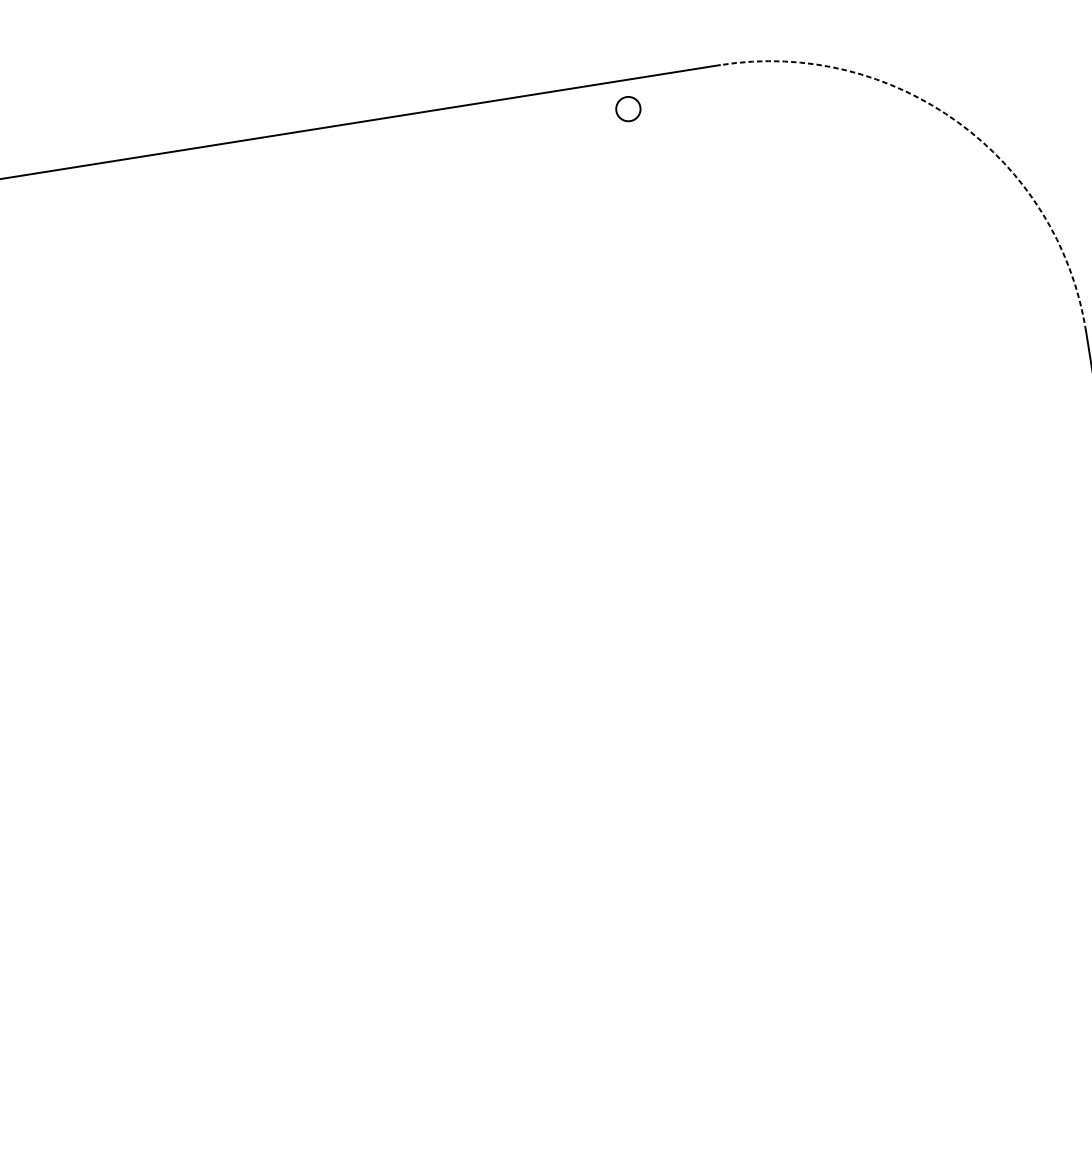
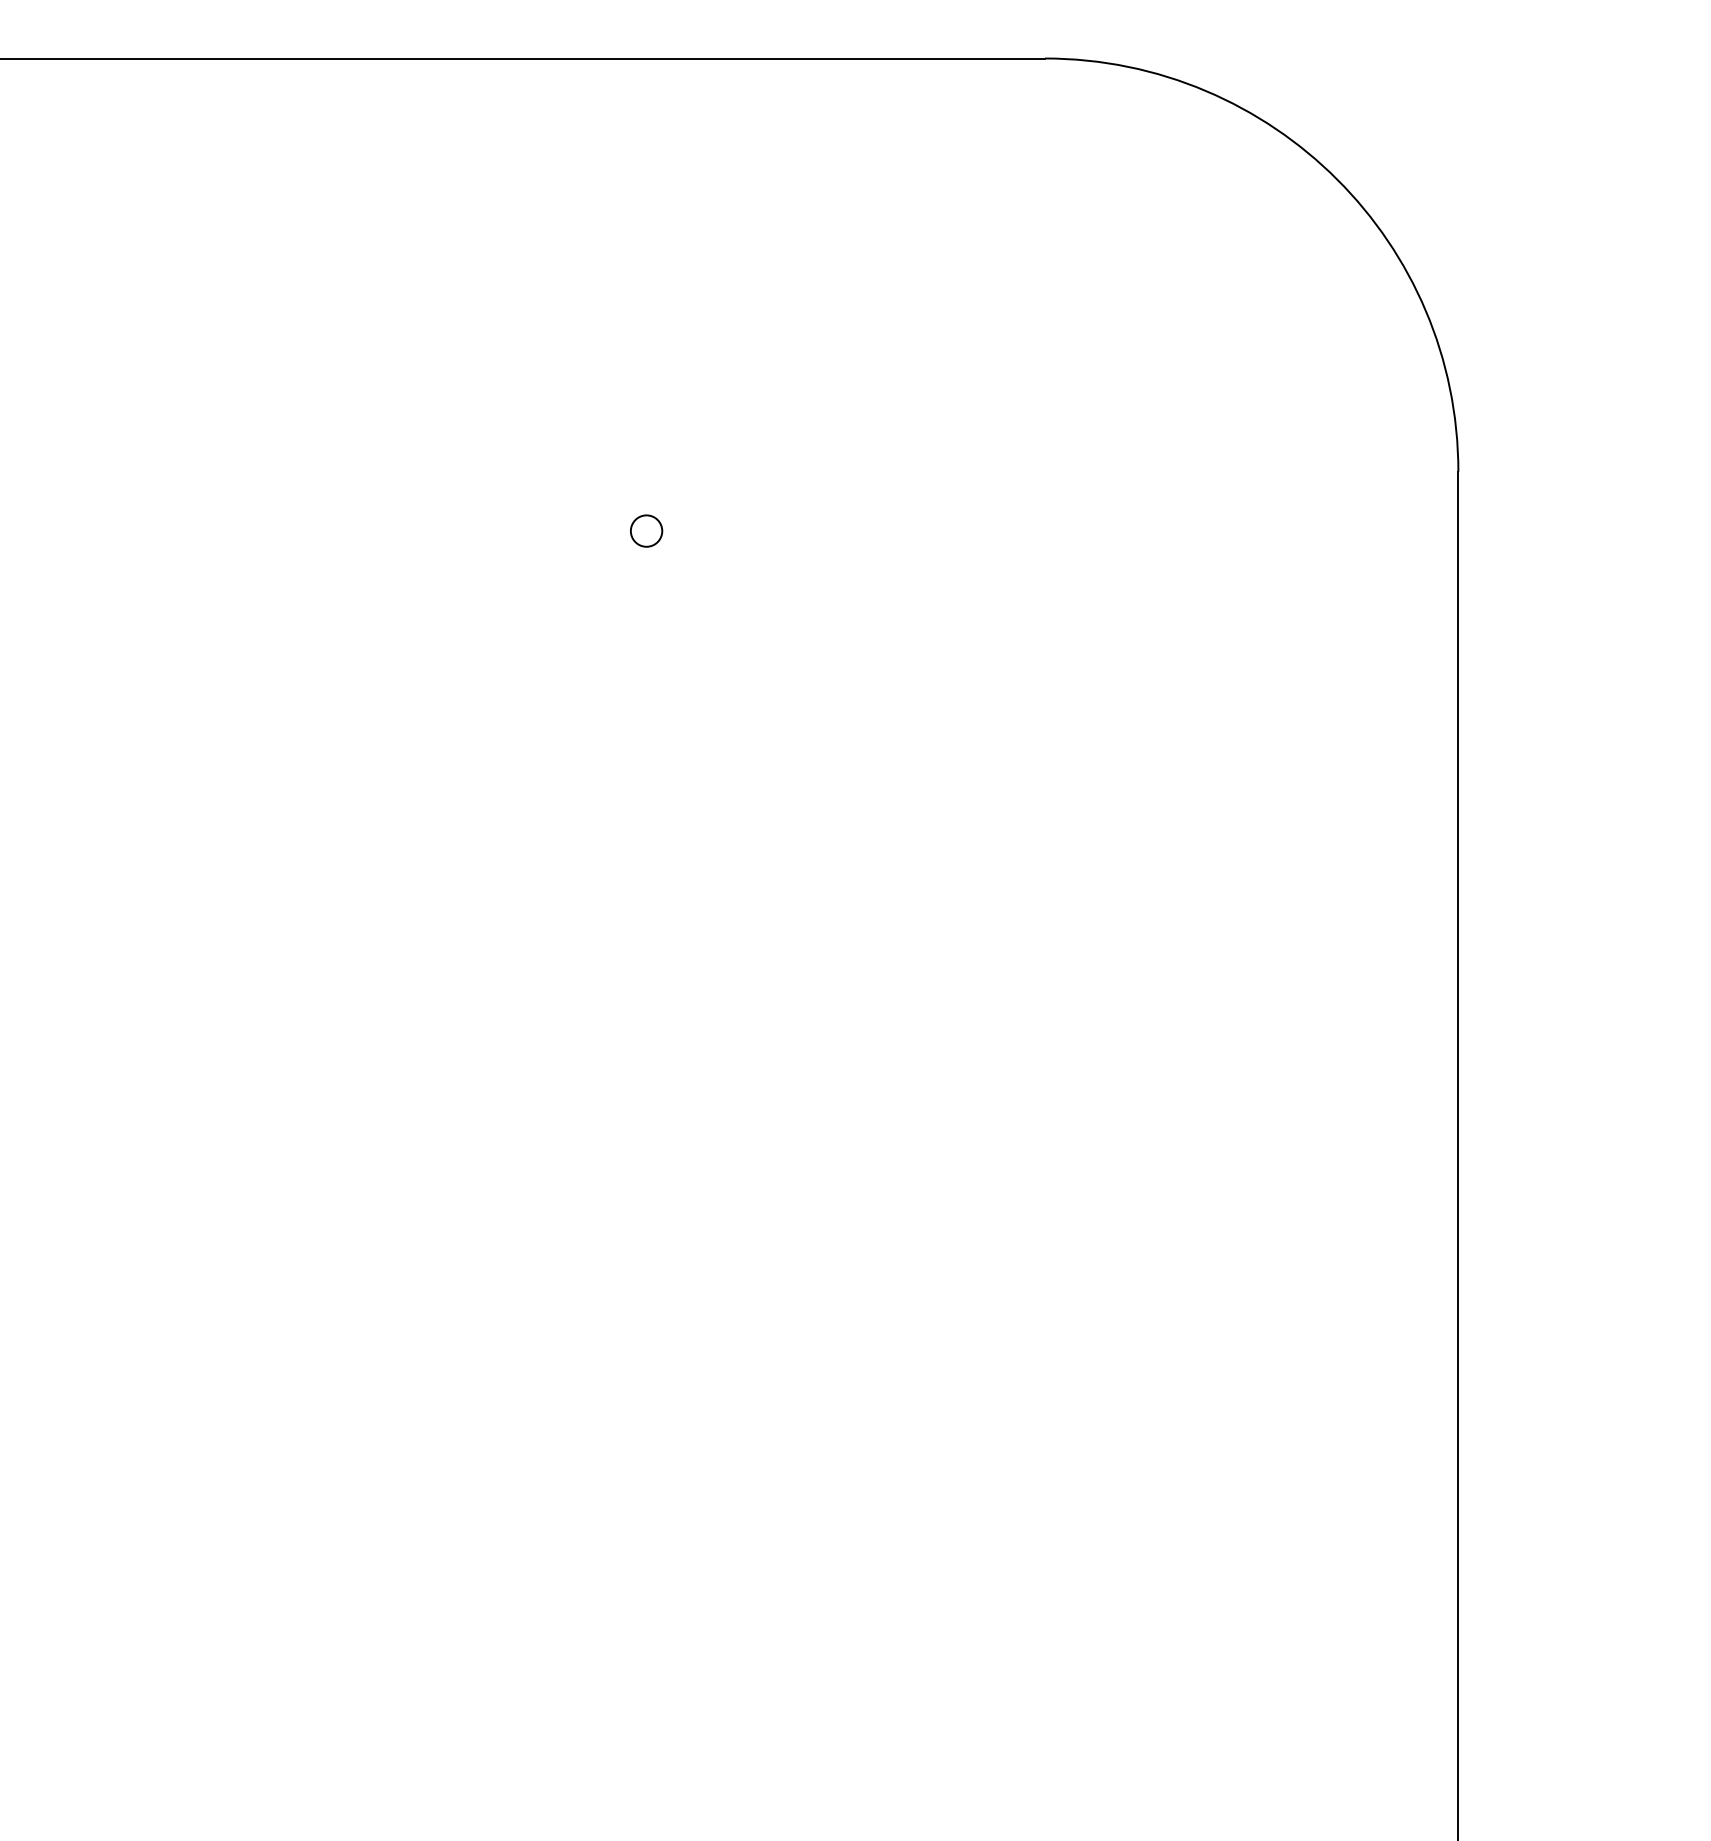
circle: (628, 108) -> (646, 530), moved
arc: (958, 122) -> (1337, 179), dashed -> solid

